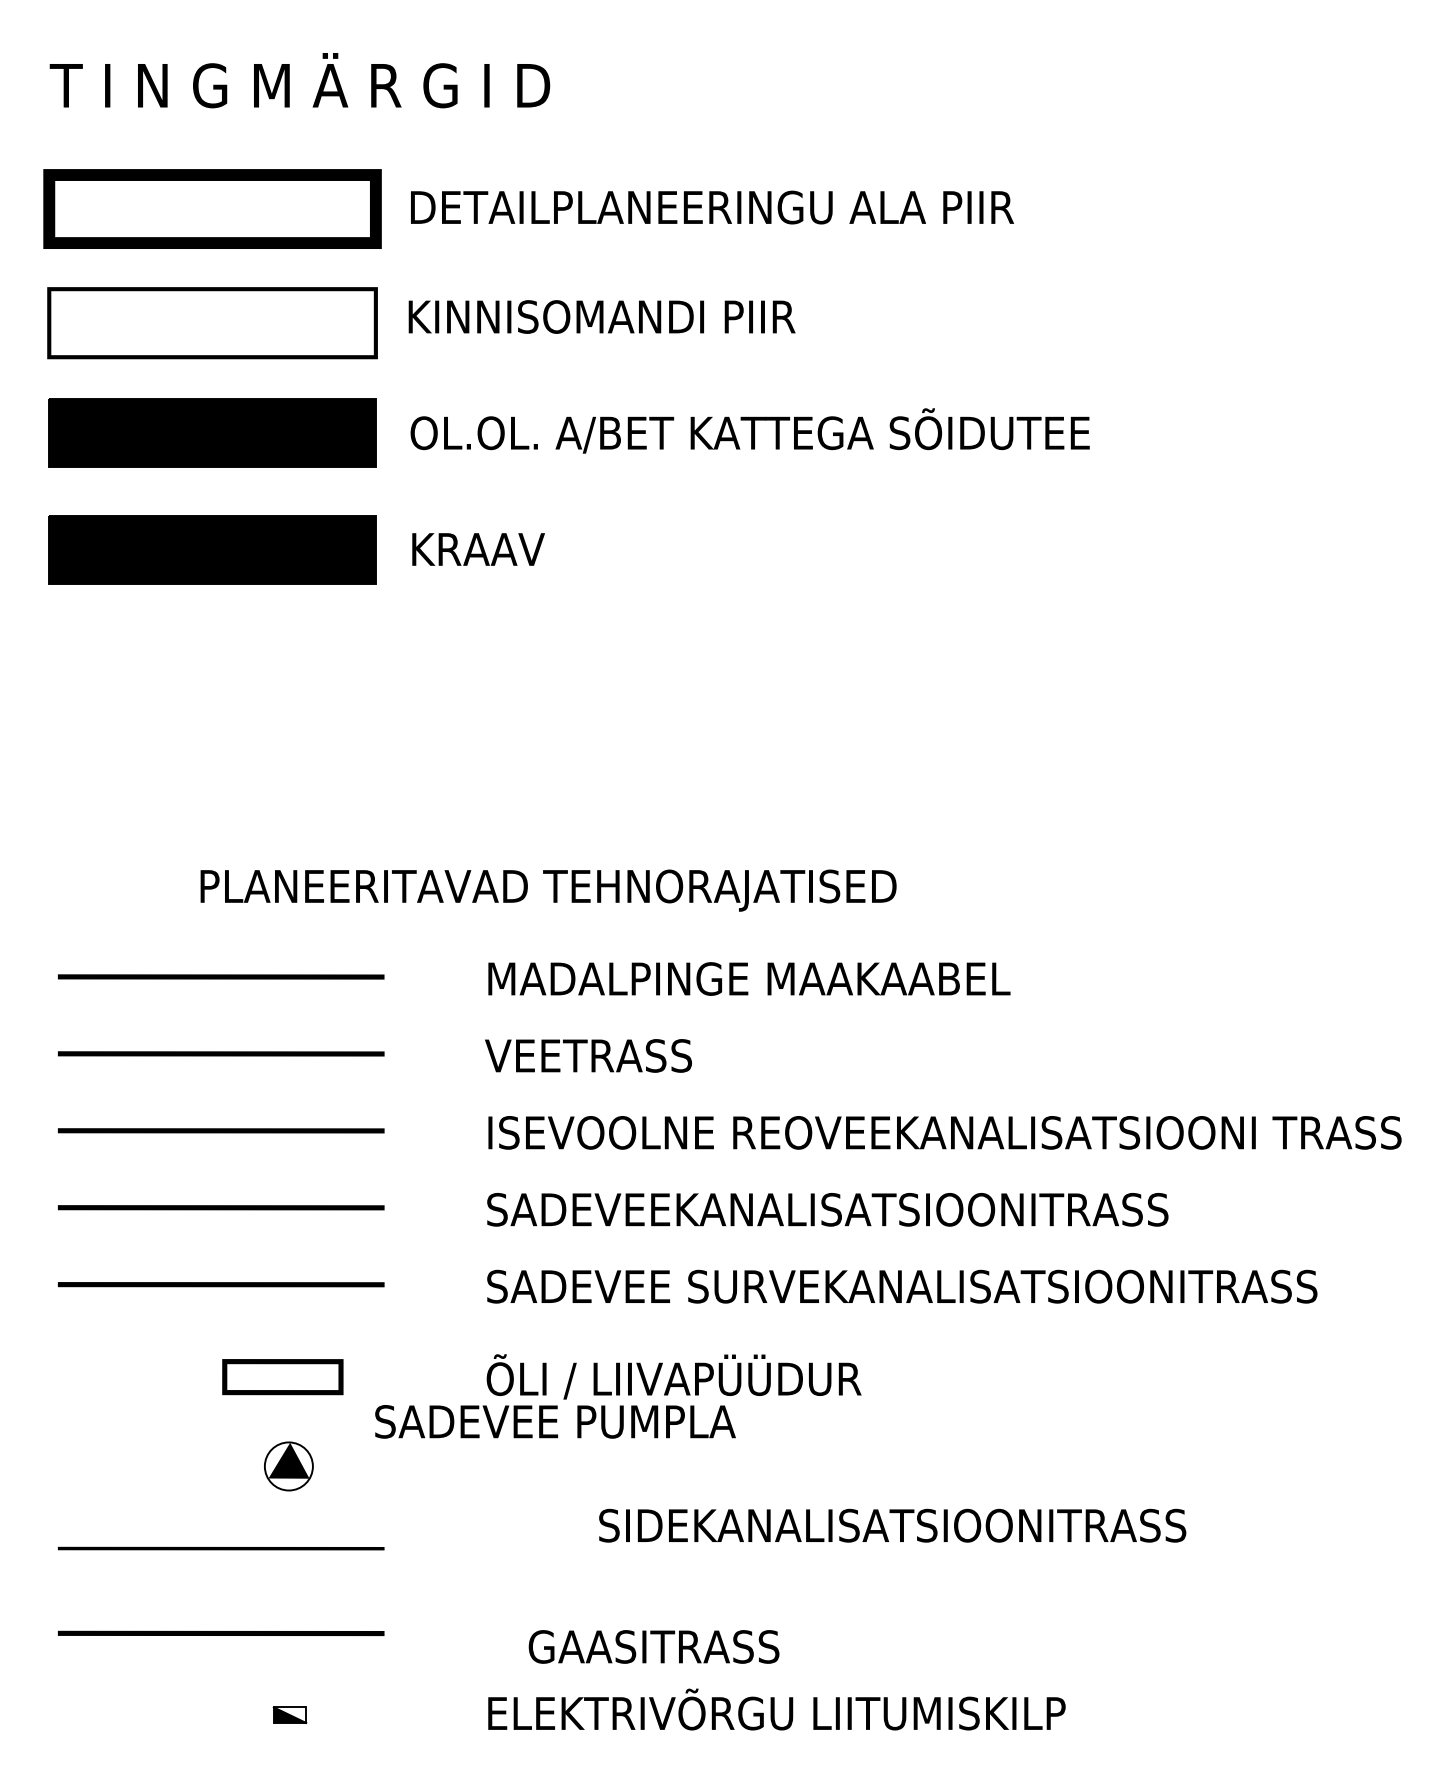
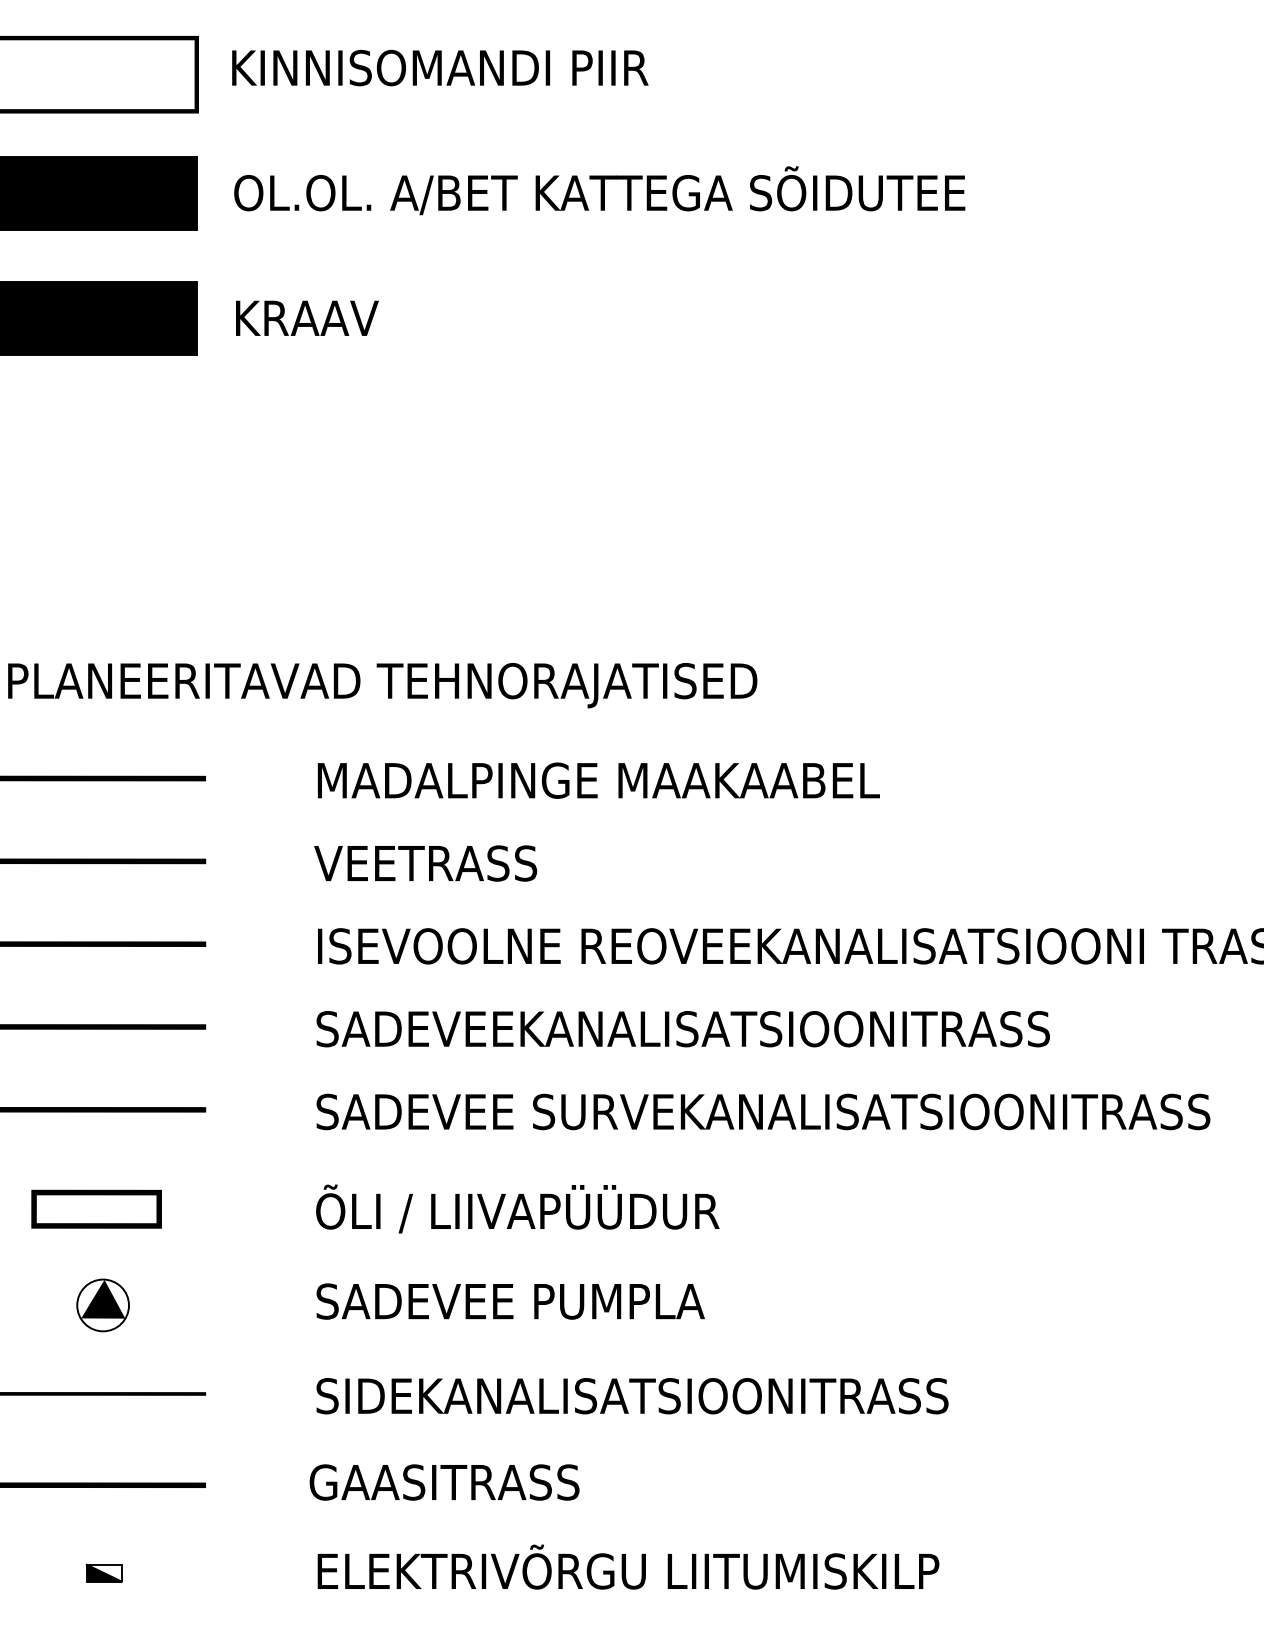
text: (555, 1421) -> (510, 1301), moved
text: (892, 1525) -> (632, 1395), moved
text: (653, 1646) -> (443, 1482), moved

